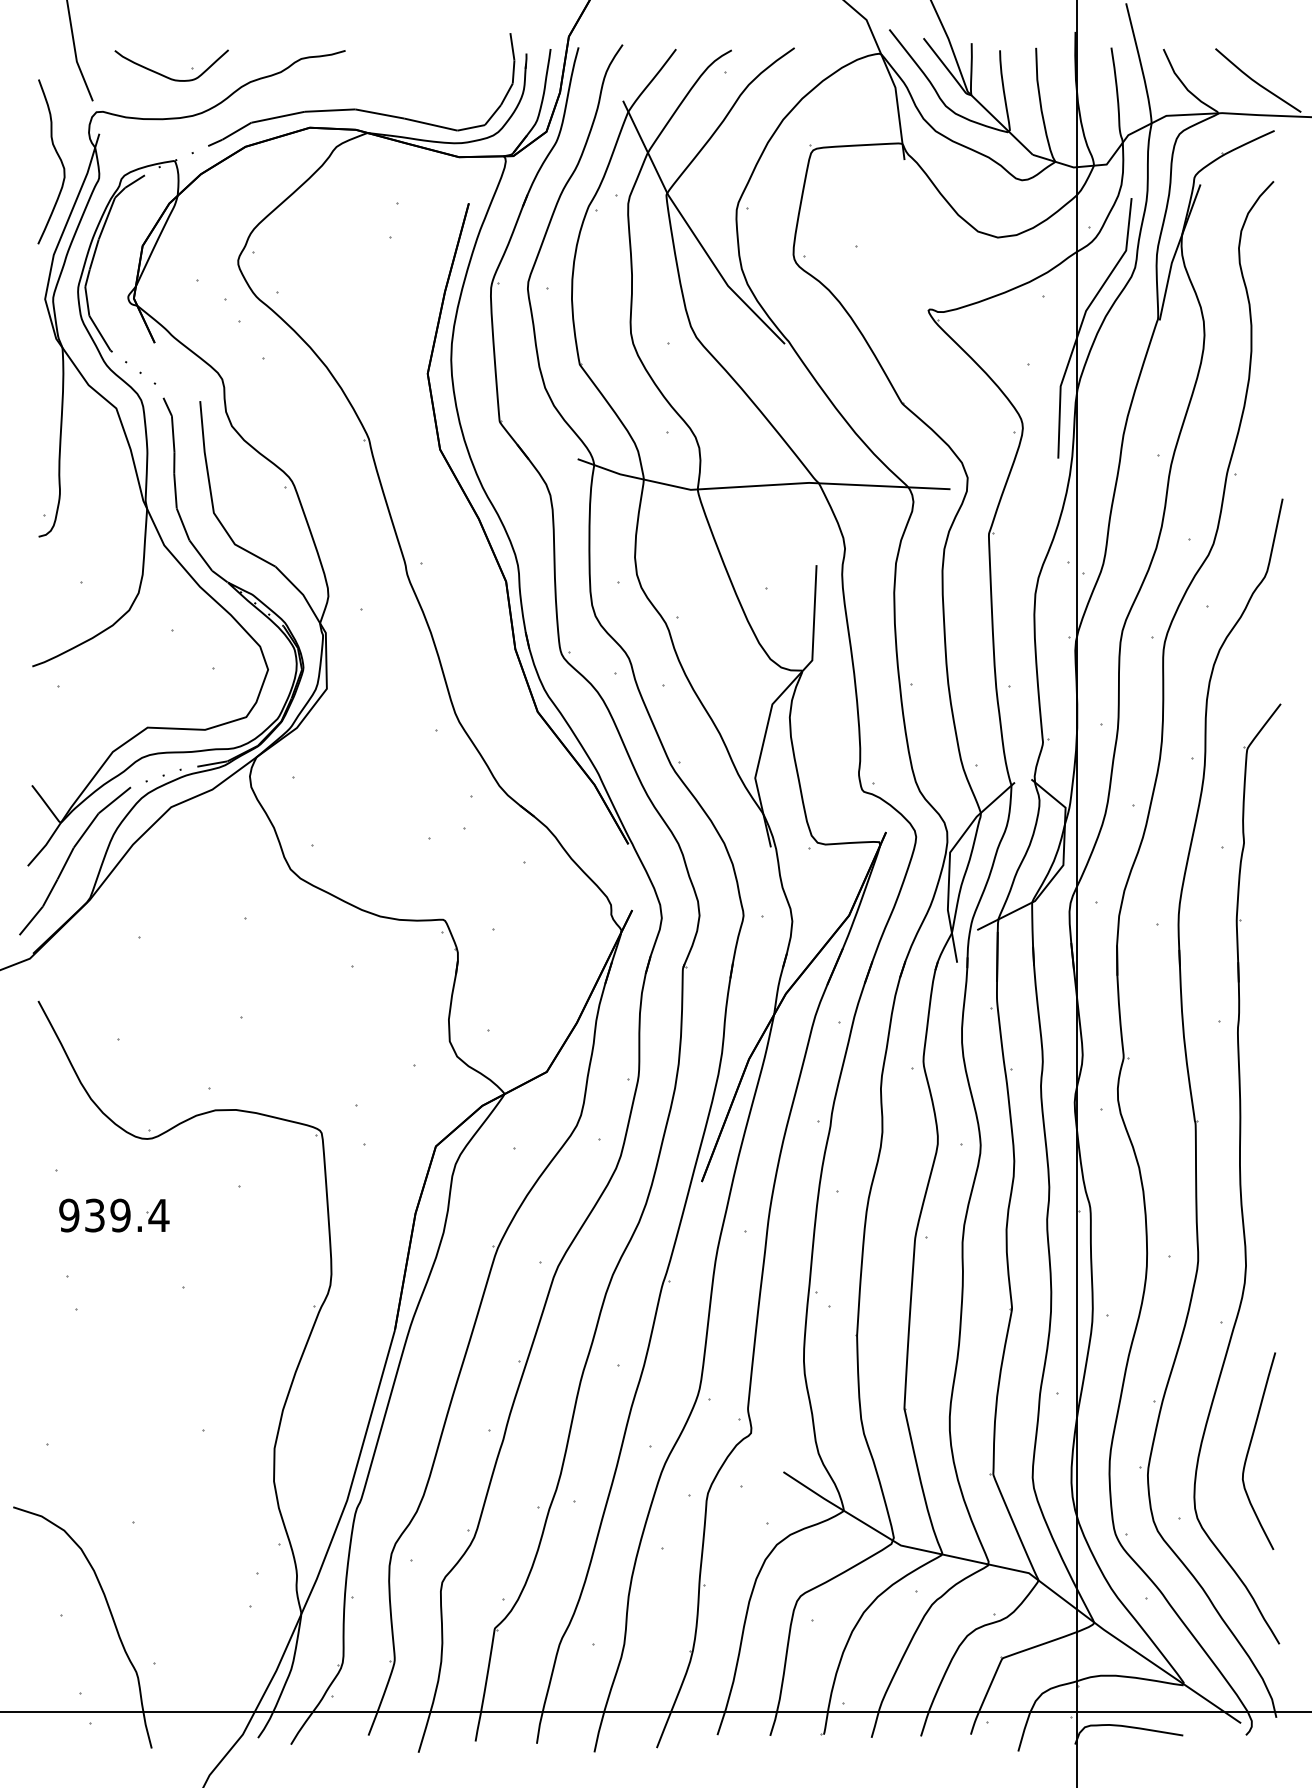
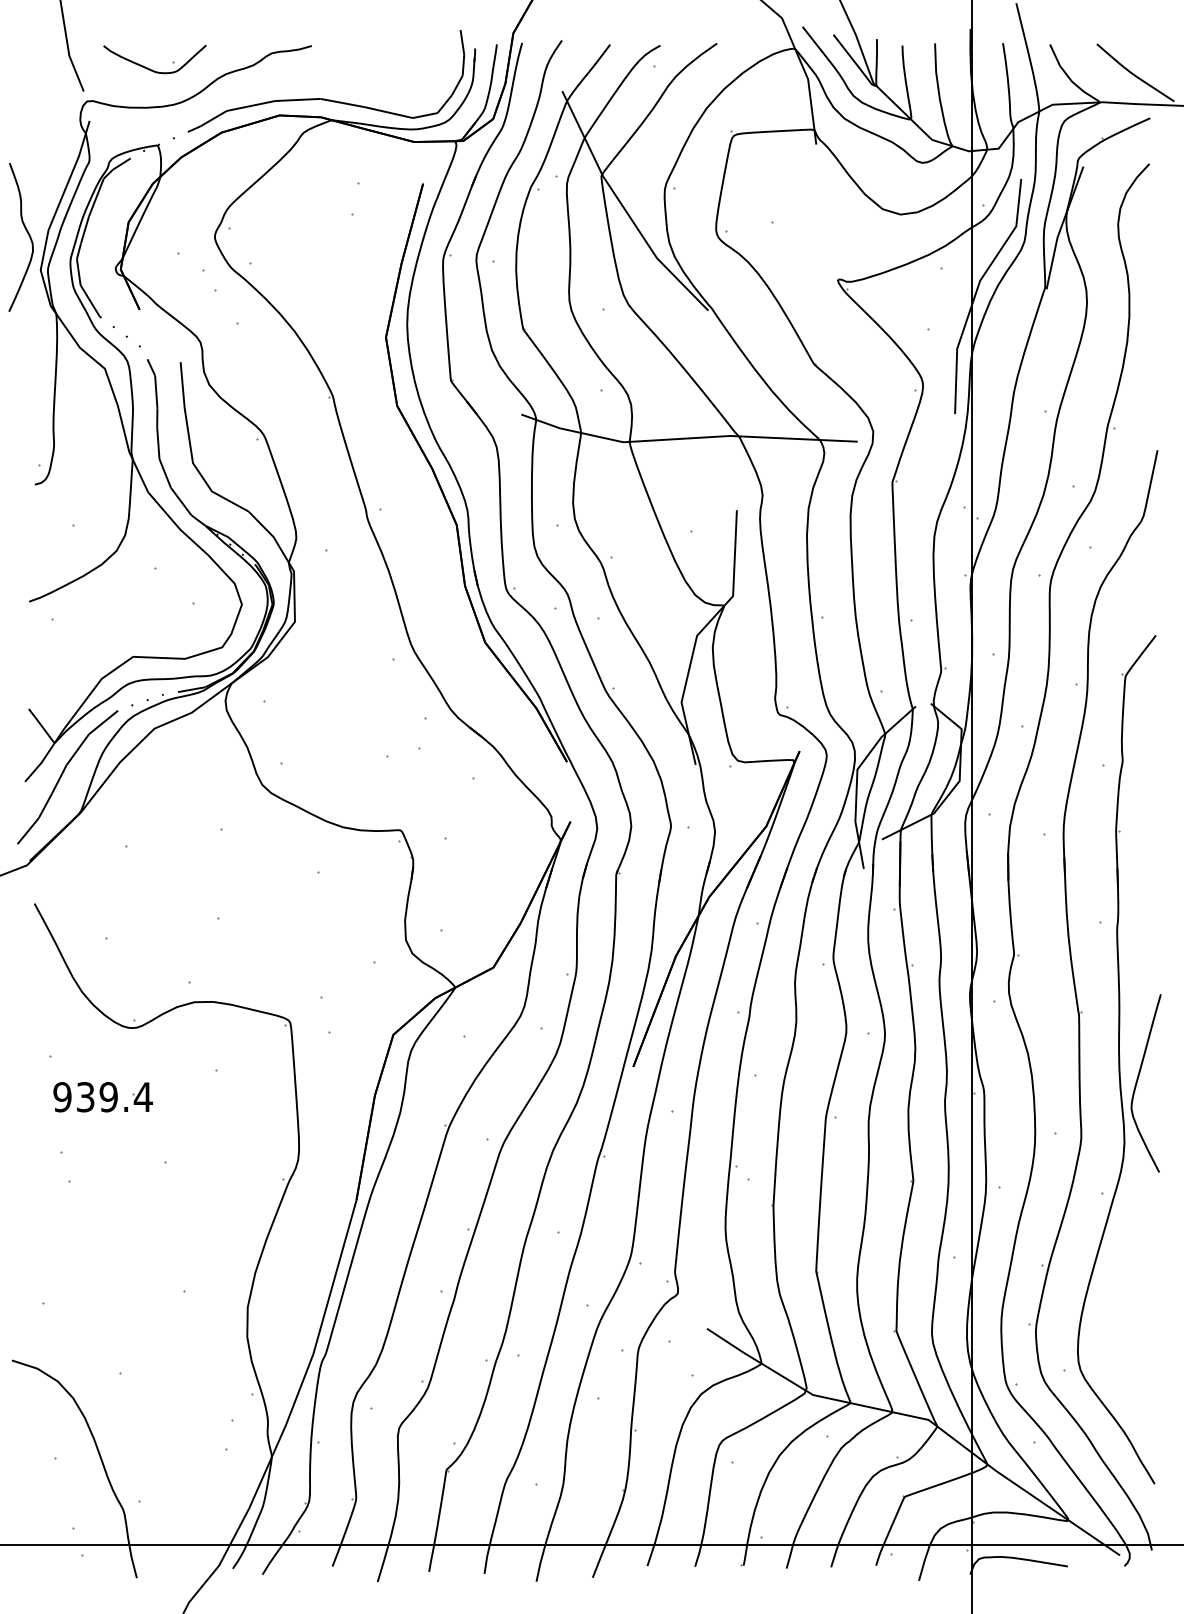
curve: (58, 157) -> (27, 233), moved
curve: (1250, 1447) -> (1138, 1080), moved

